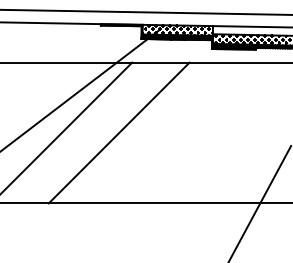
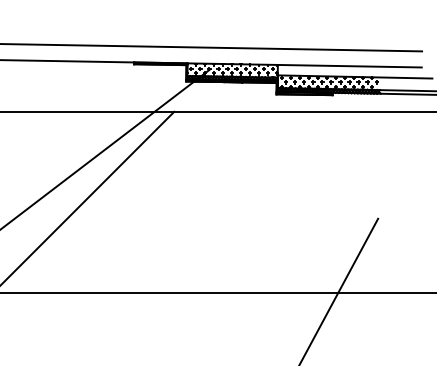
line: (119, 132) -> (157, 201), removed

